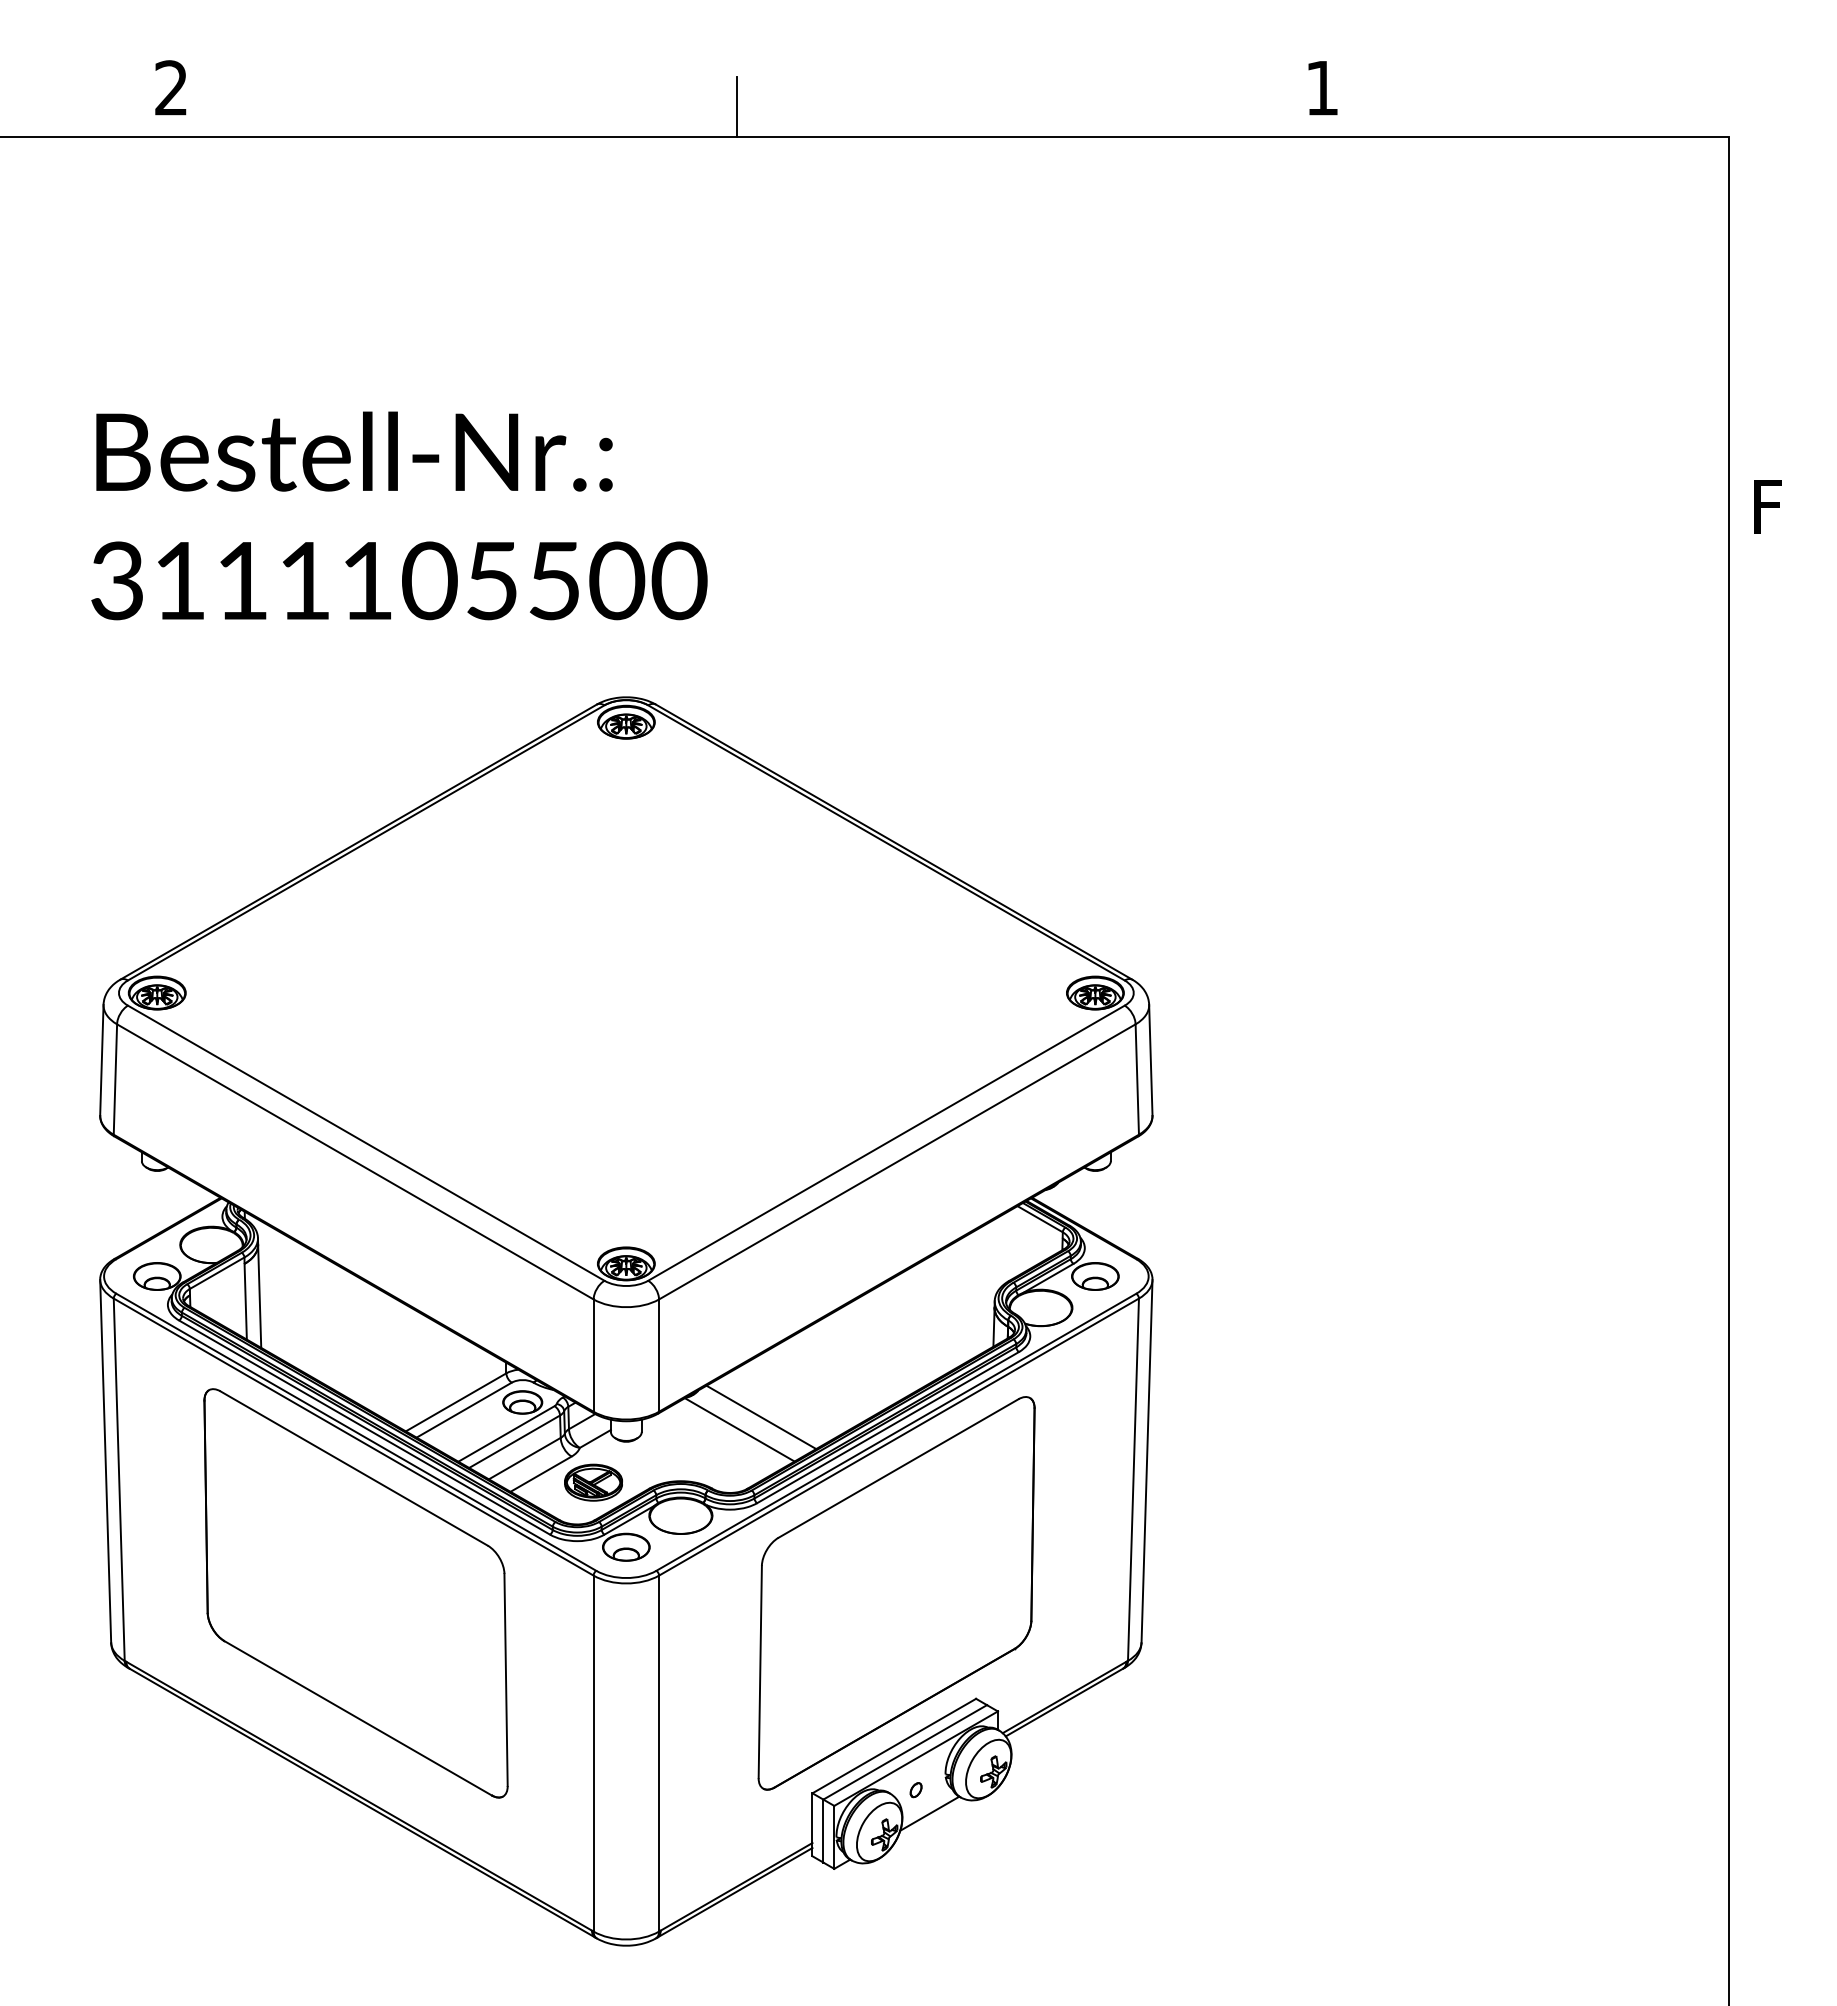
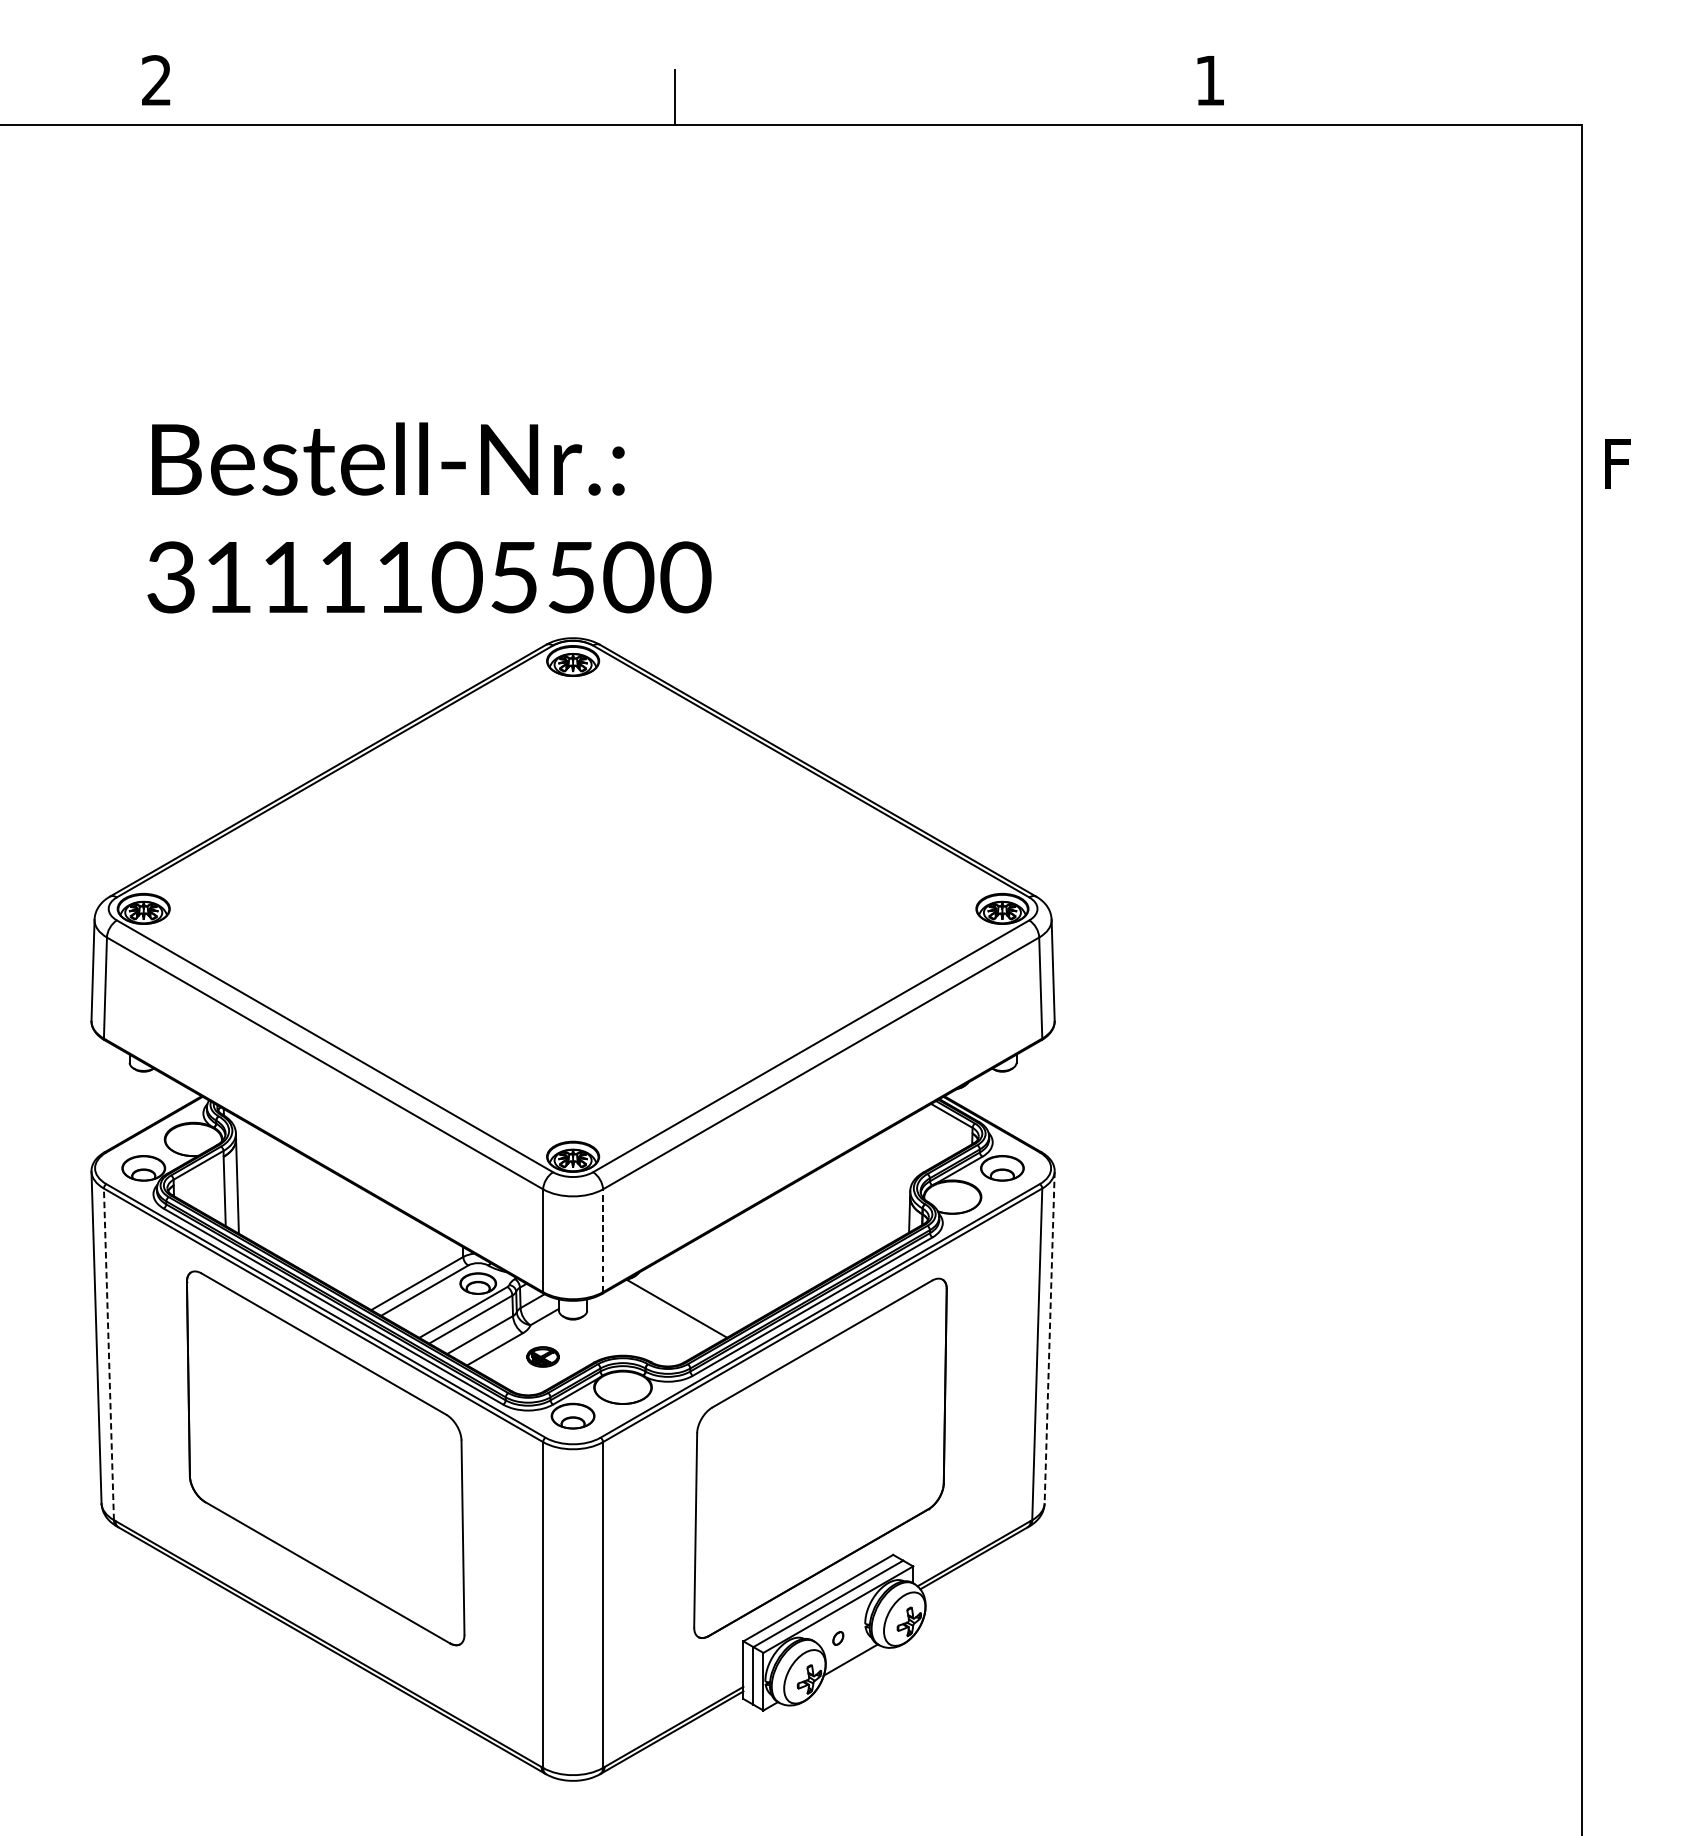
text: (399, 515) -> (429, 517), moved
line: (659, 1355) -> (603, 1240), solid -> dashed
line: (761, 1417) -> (696, 1297), removed
line: (1147, 1461) -> (1050, 1337), solid -> dashed
line: (119, 1479) -> (109, 1354), solid -> dashed
part: (593, 1482) -> (543, 1356), size x0.6

